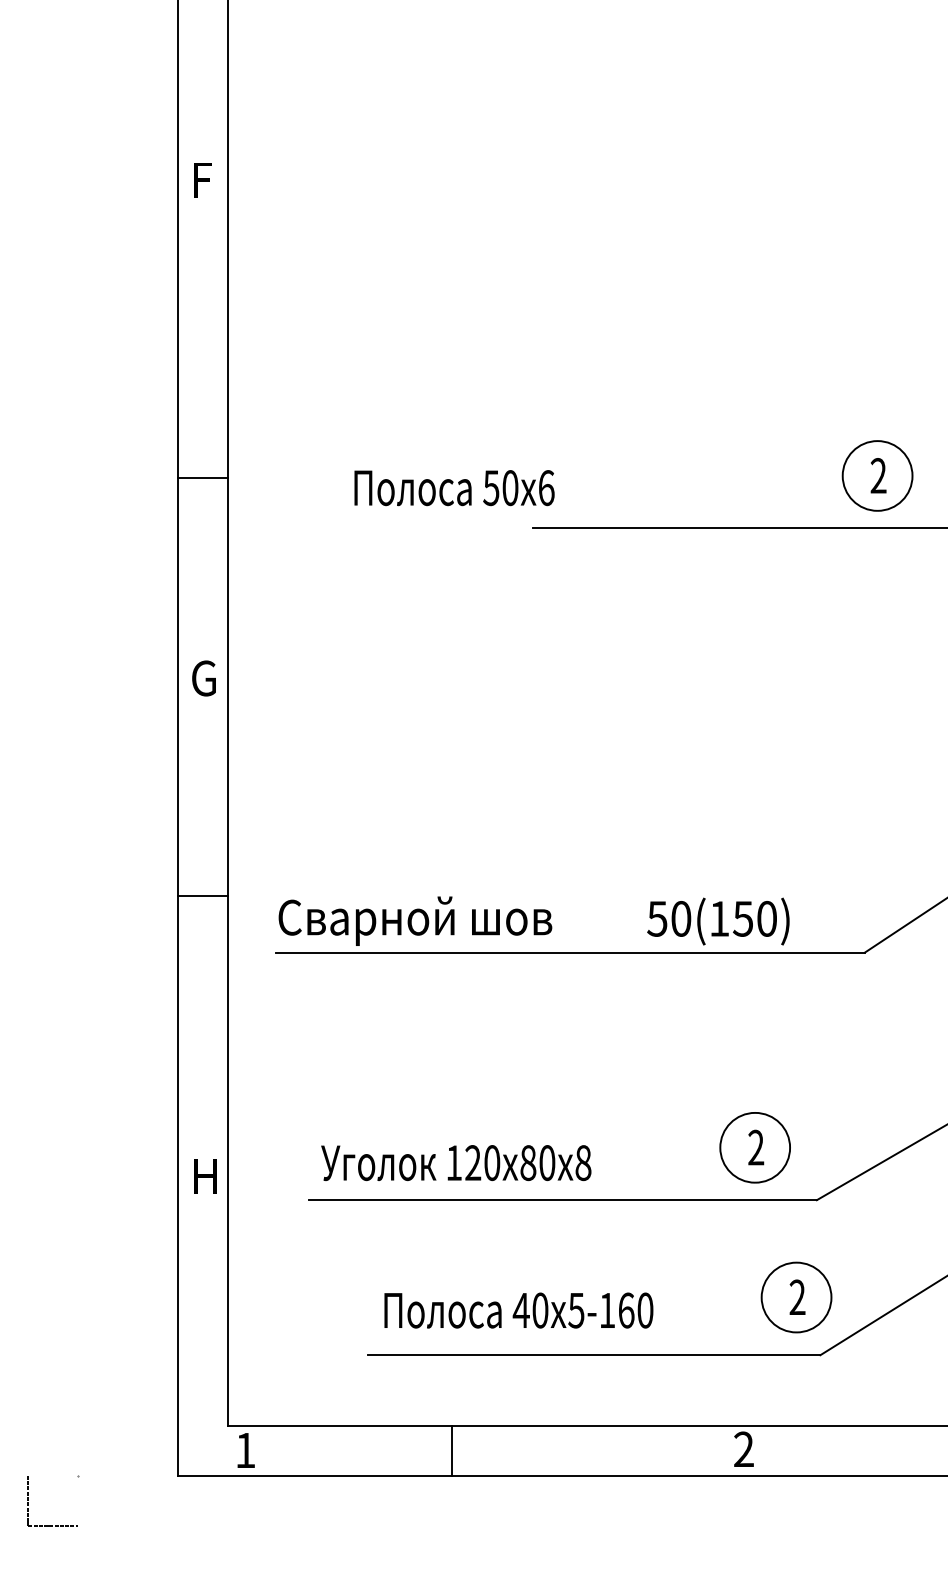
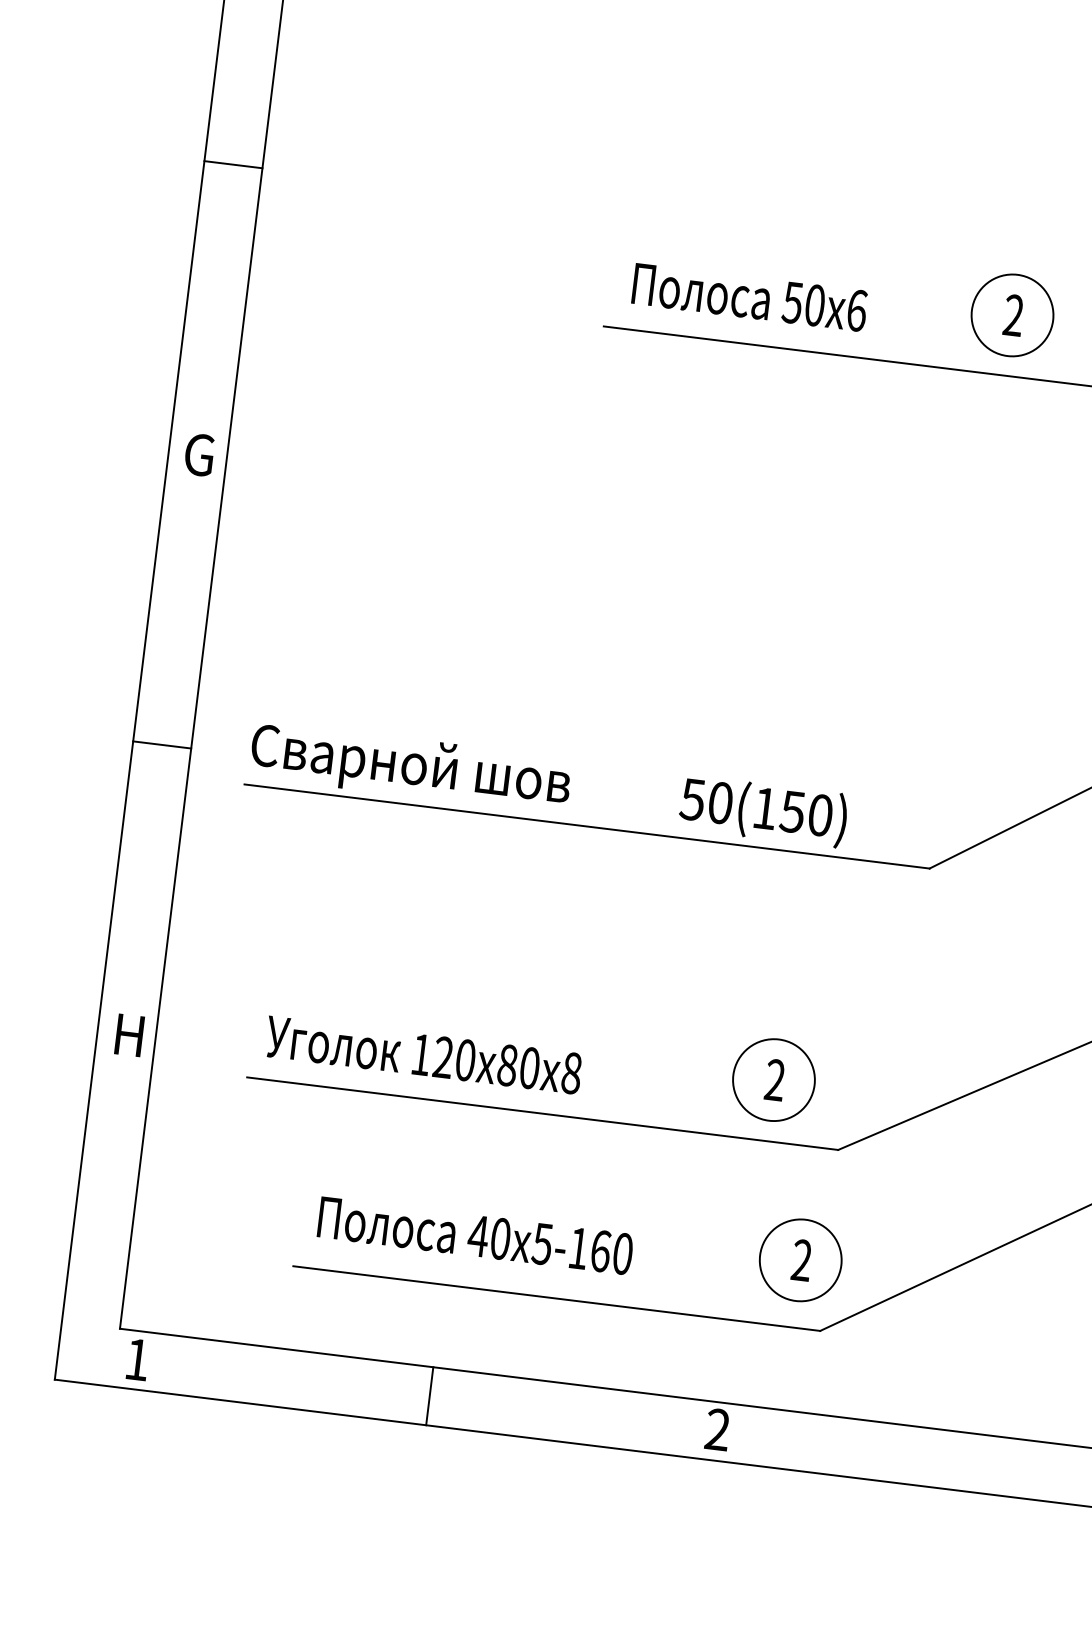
line: (202, 478) -> (233, 164), moved
text: (454, 488) -> (749, 297), moved
line: (202, 895) -> (161, 744), moved
line: (451, 1450) -> (429, 1395), moved

